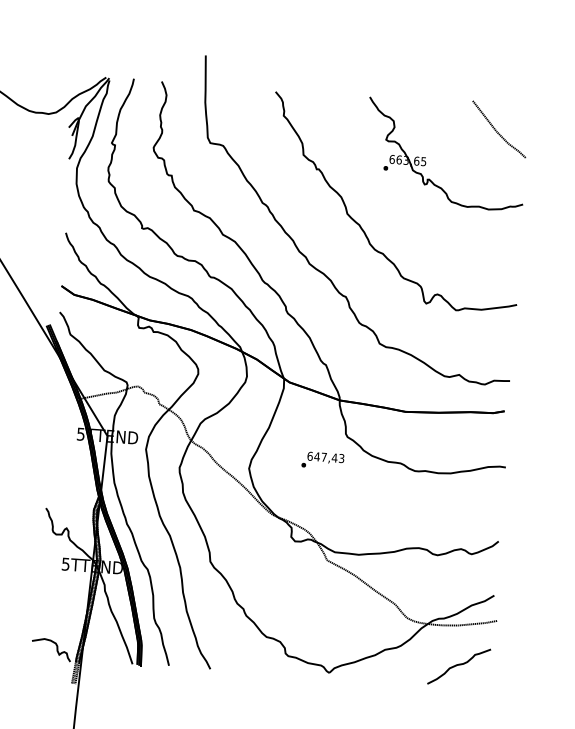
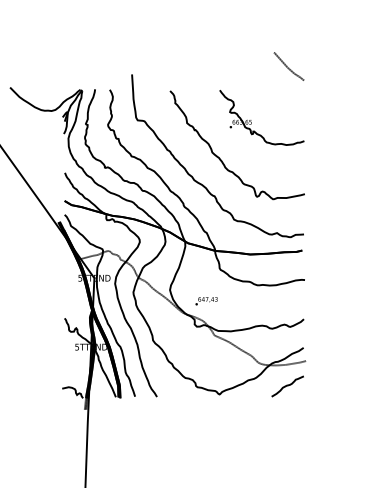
line: (496, 129) -> (287, 66), moved
text: (322, 461) -> (206, 301), moved

